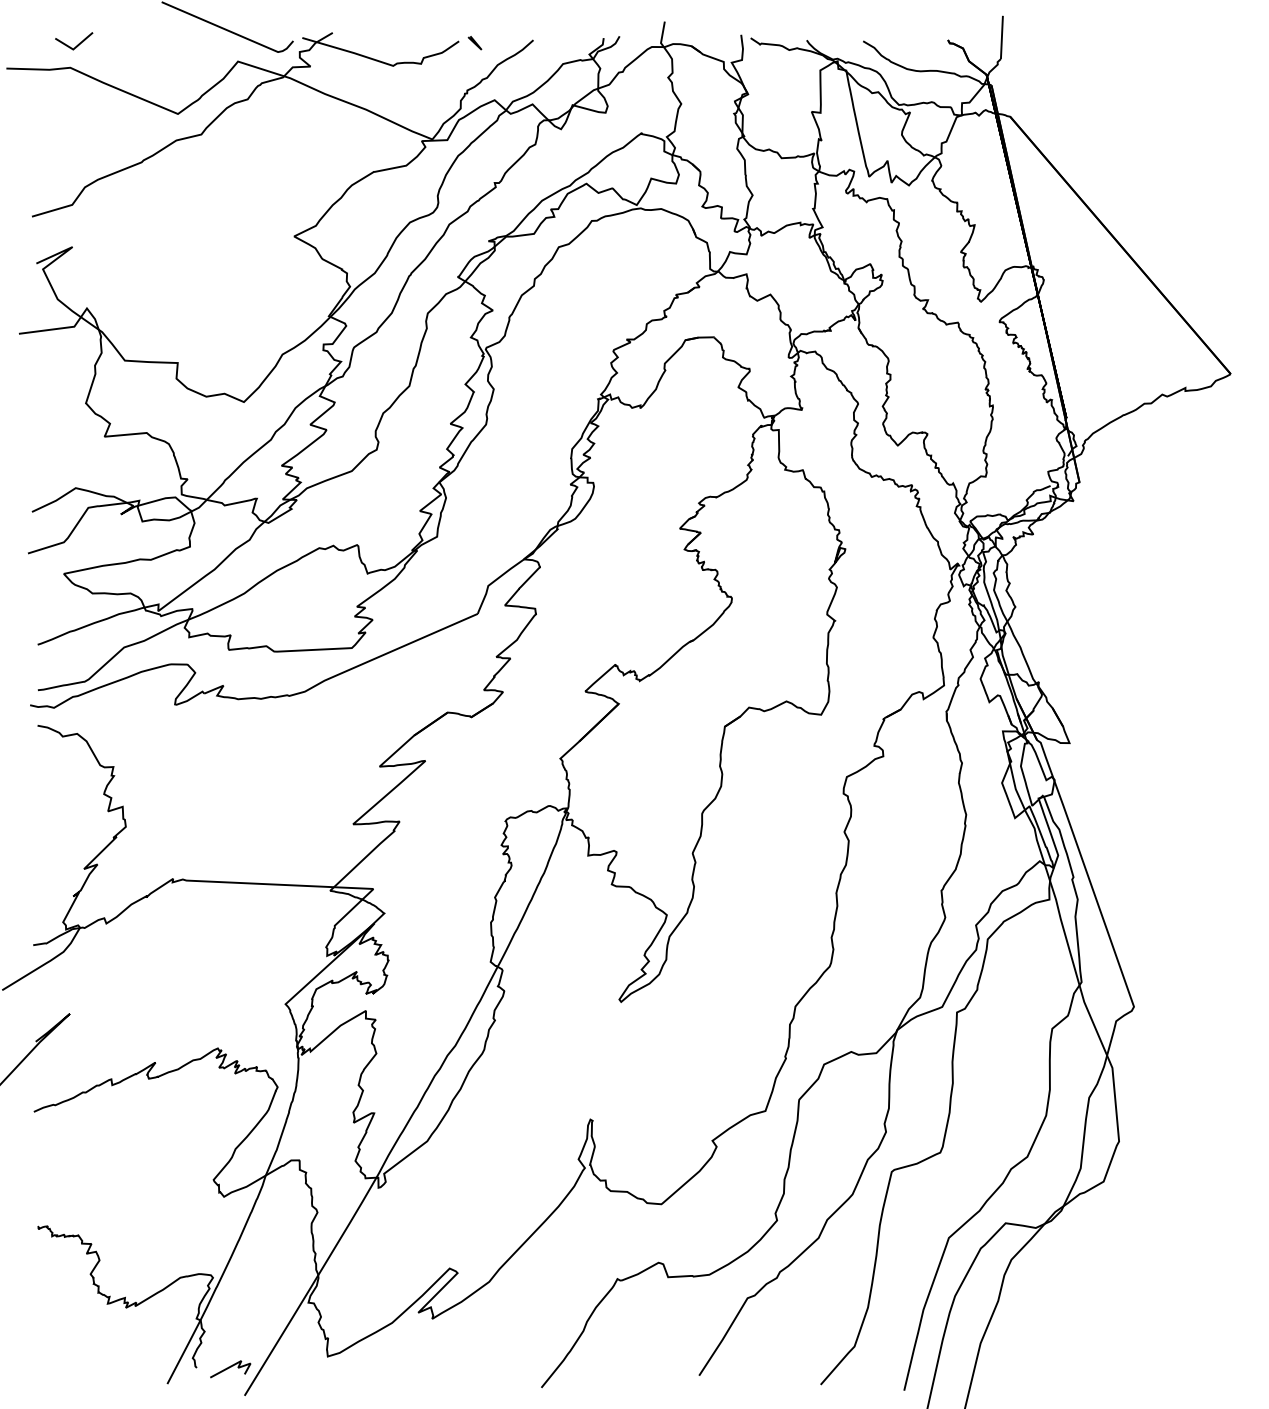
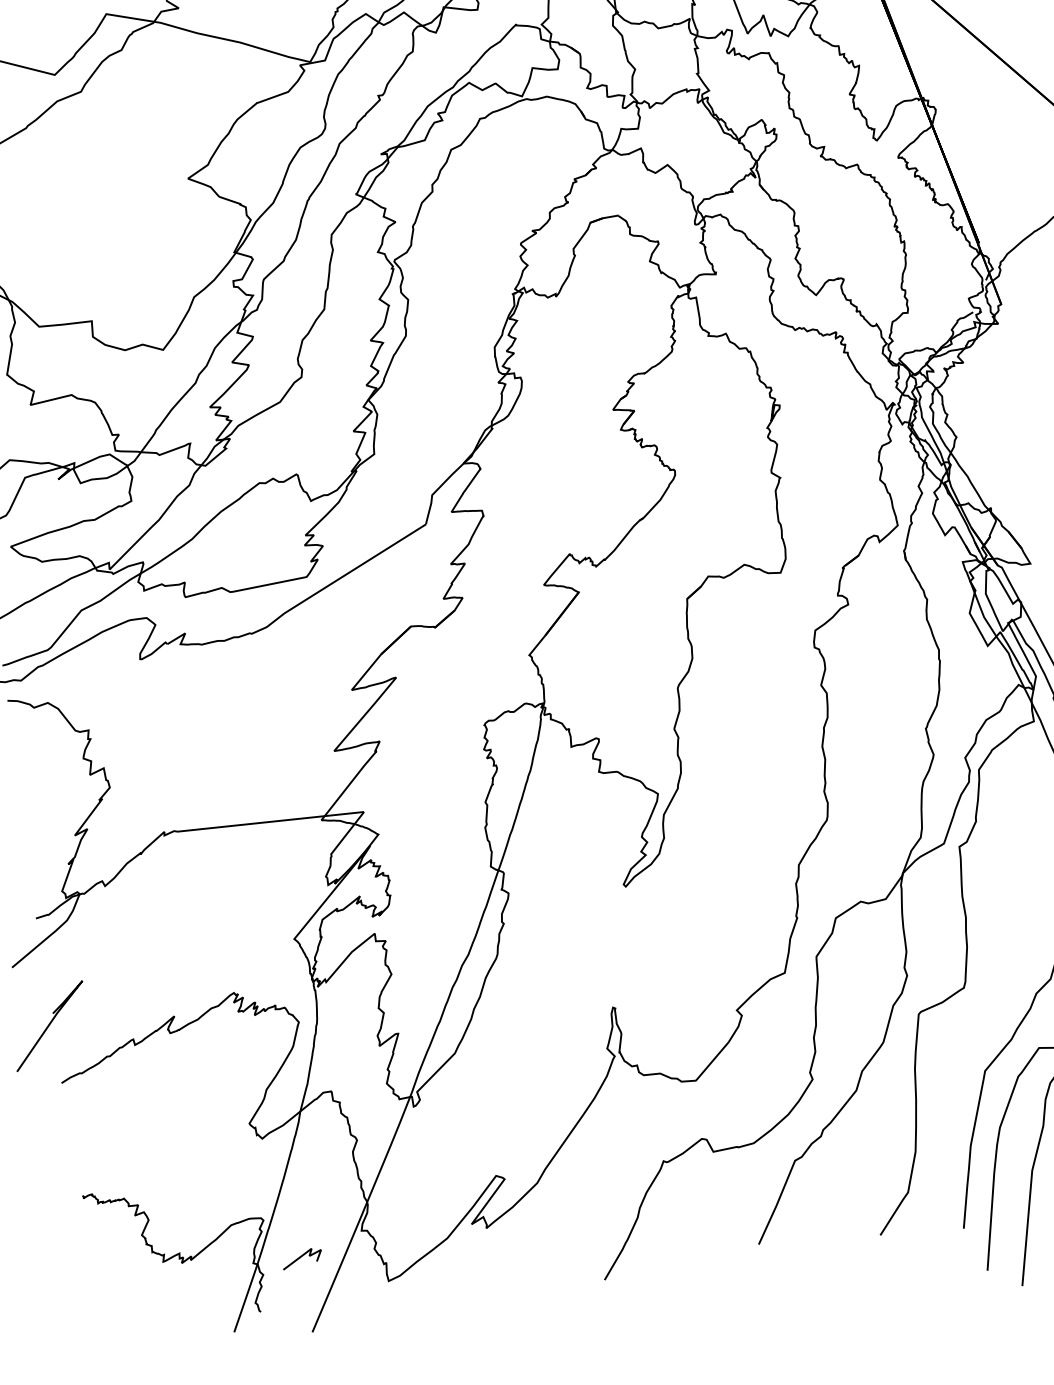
line: (229, 1368) -> (300, 1257), moved

